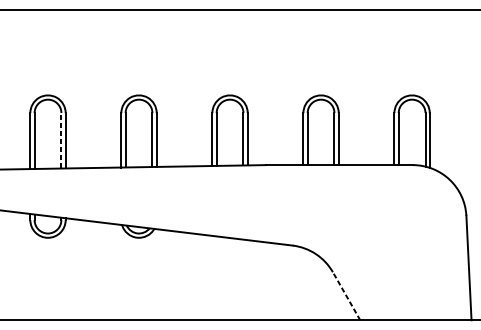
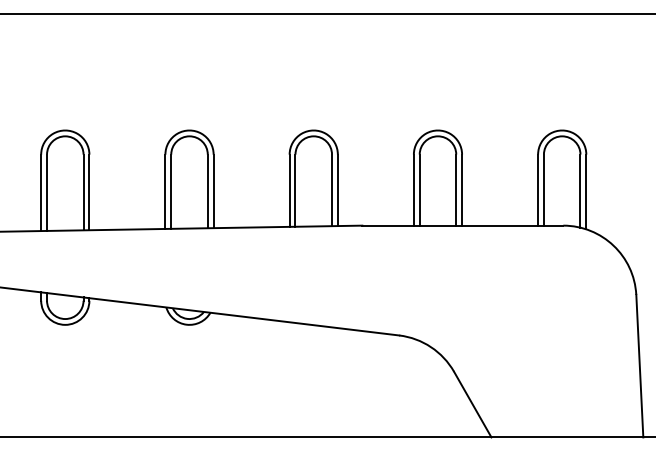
line: (61, 140) -> (83, 192), dashed -> solid
line: (346, 296) -> (472, 404), dashed -> solid

